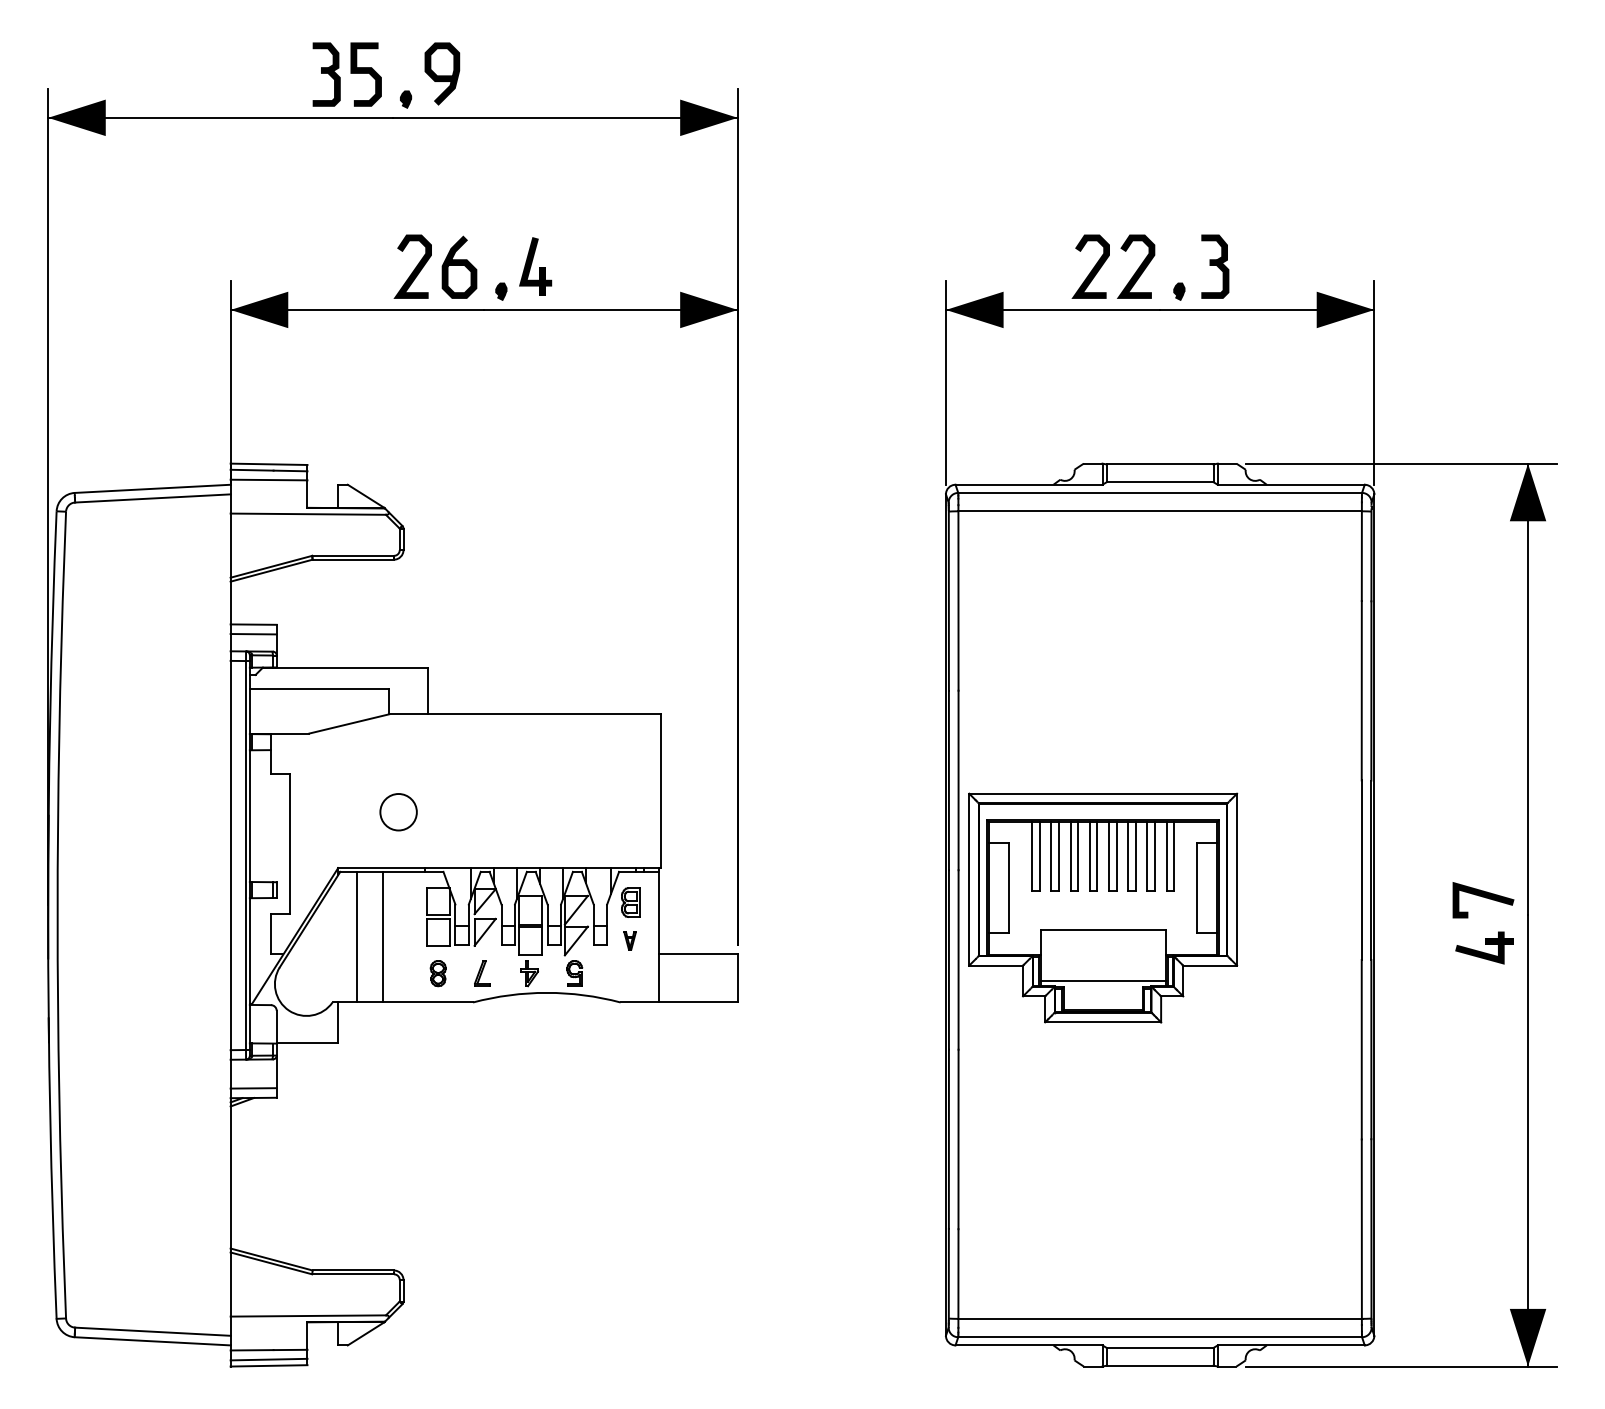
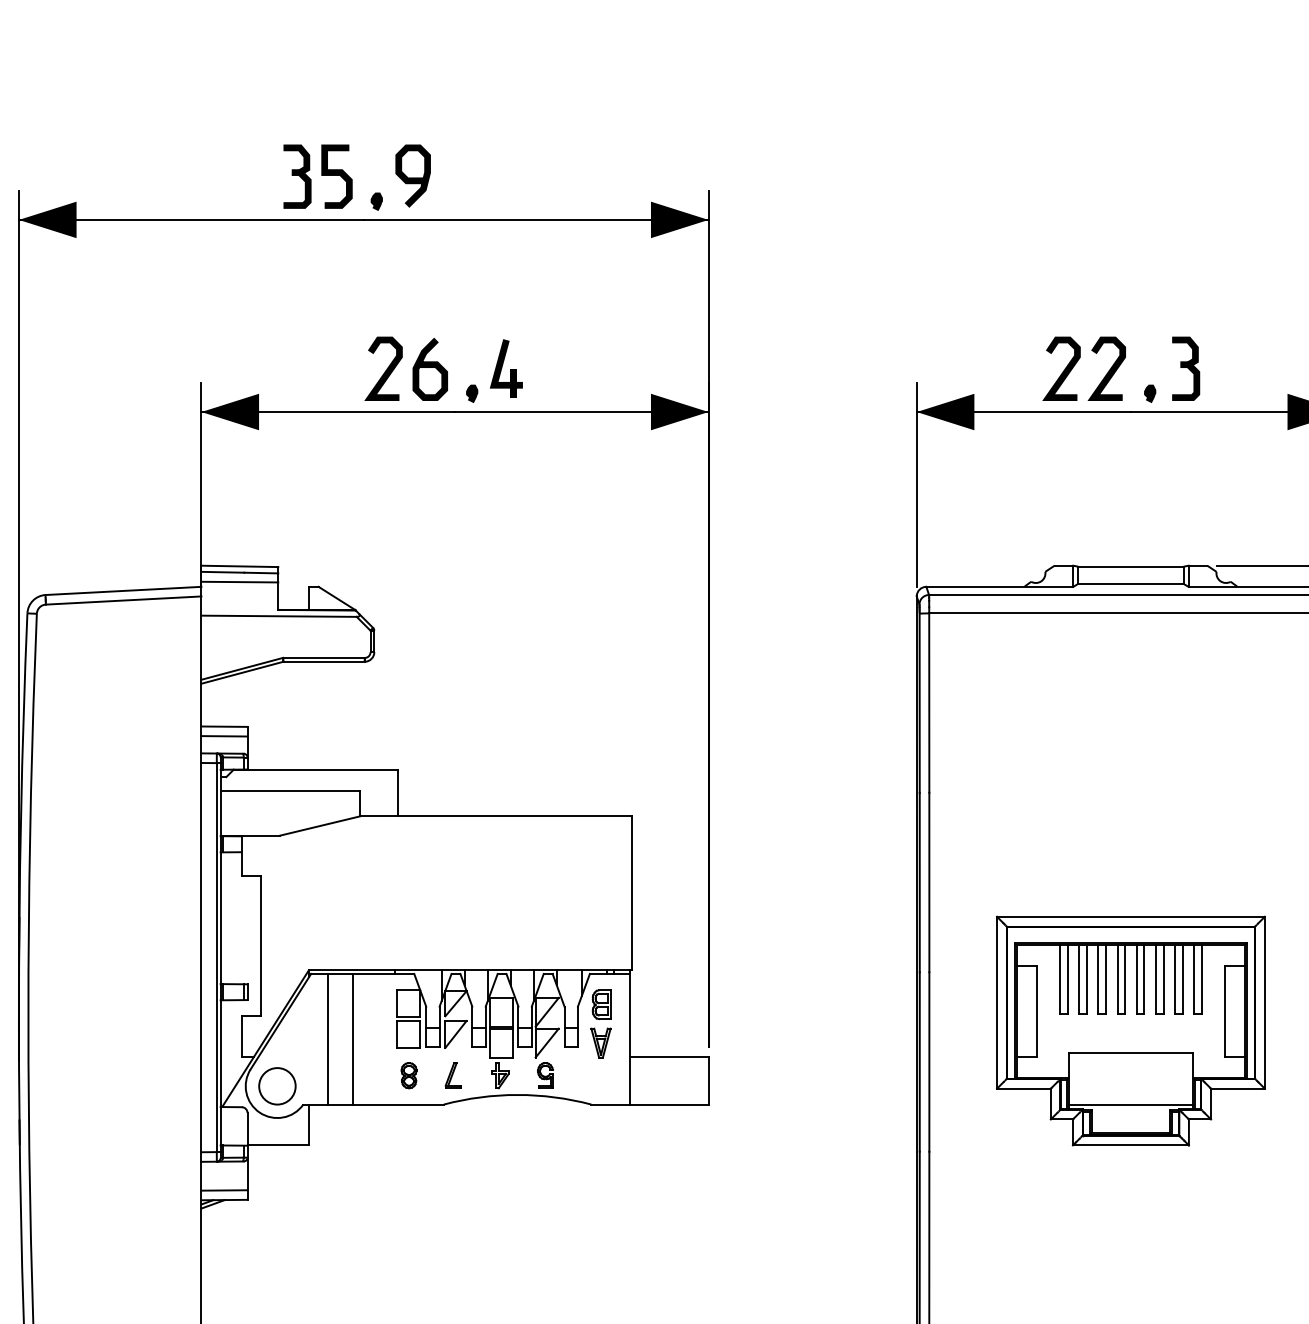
circle: (398, 812) -> (277, 1086), moved
part: (1103, 907) -> (1131, 1030), moved
part: (629, 940) -> (600, 1042), size x1.67

